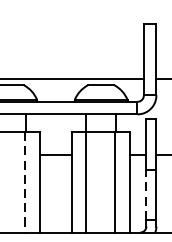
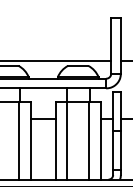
line: (25, 181) -> (19, 140), dashed -> solid
line: (146, 194) -> (113, 150), dashed -> solid

